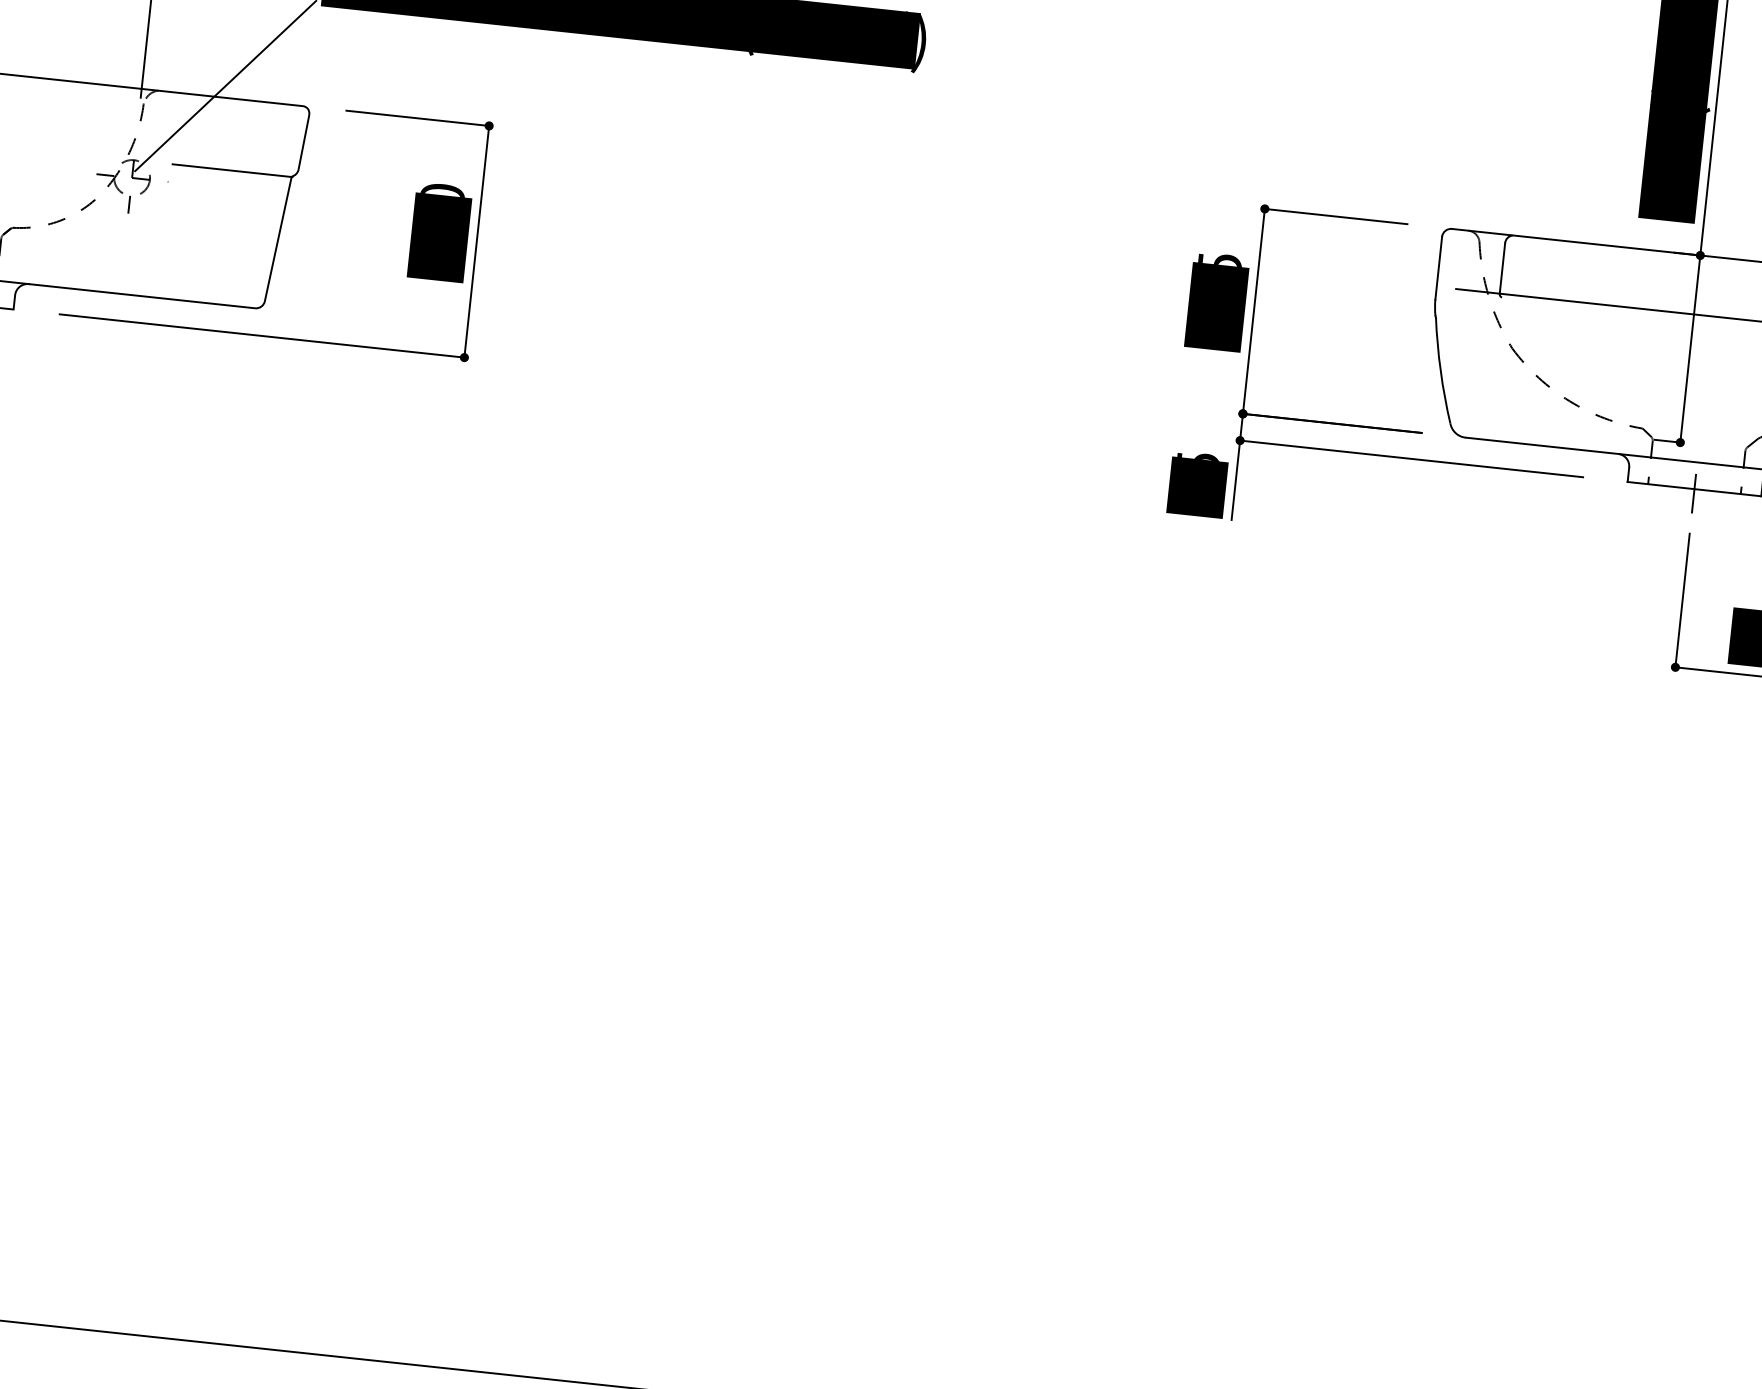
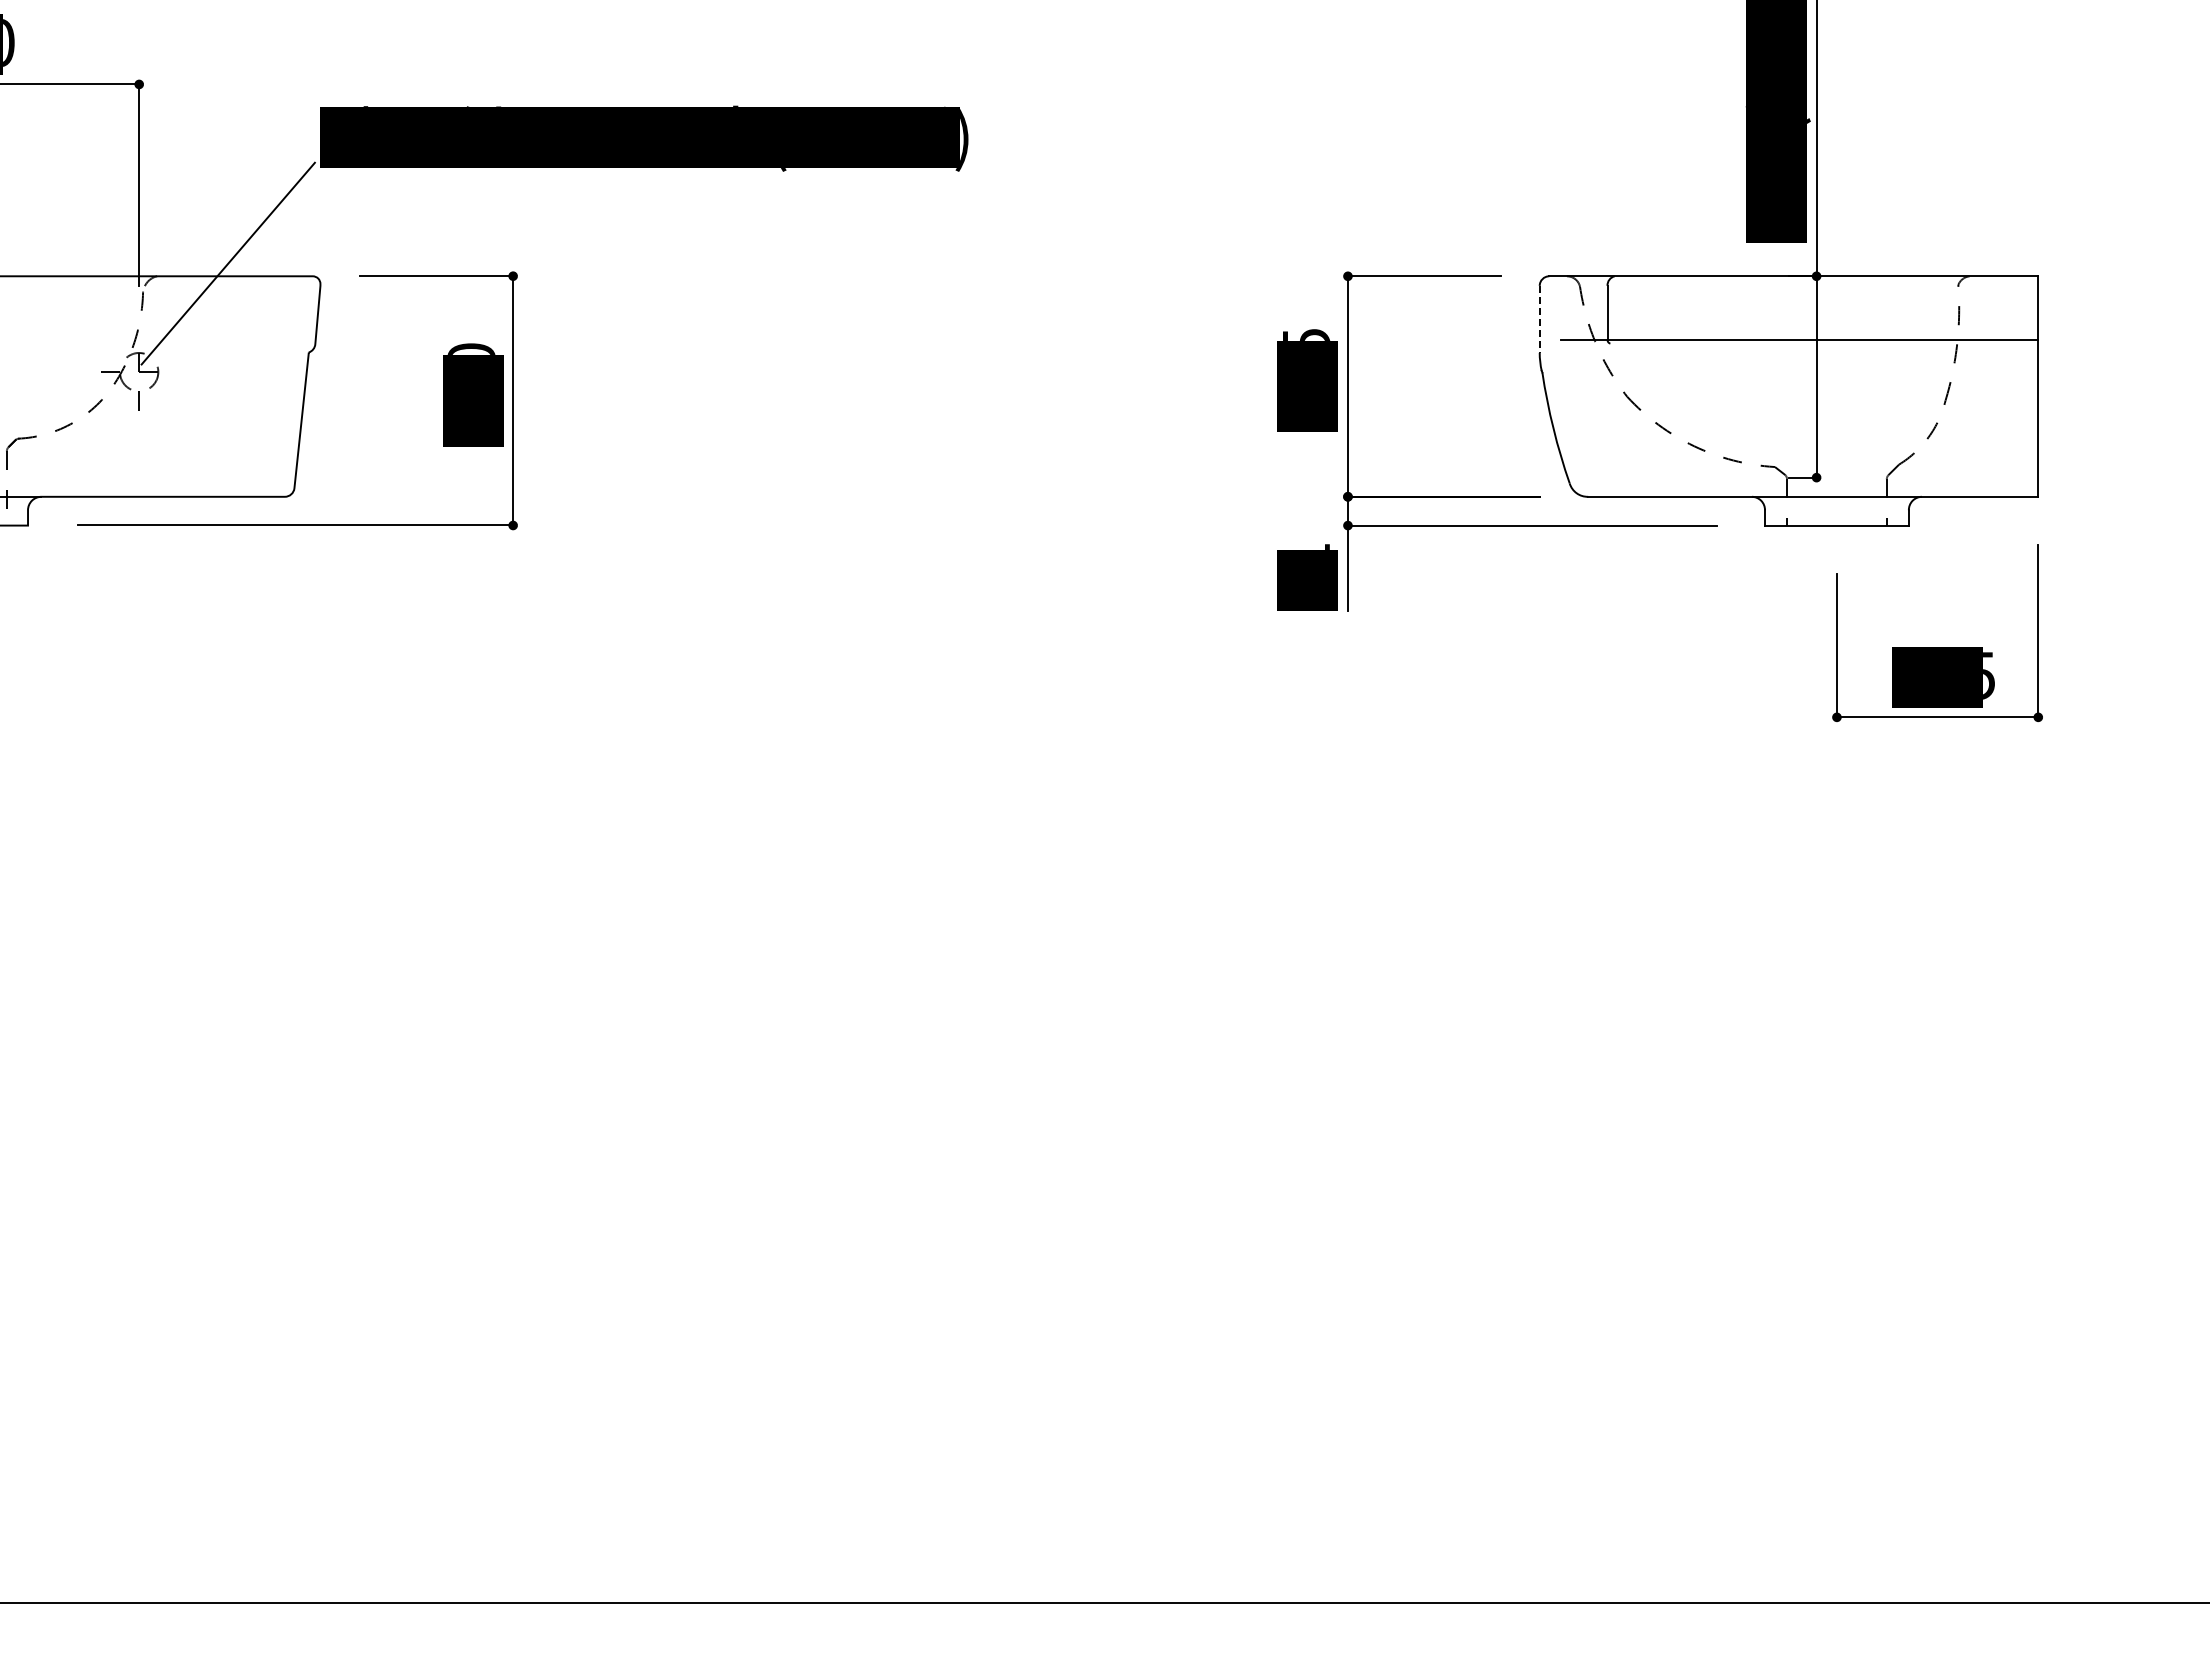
line: (231, 171) -> (244, 353), removed
line: (1438, 268) -> (1539, 319), solid -> dashed
text: (1199, 455) -> (1306, 546), 15 -> 11
line: (1693, 493) -> (1836, 530), removed

